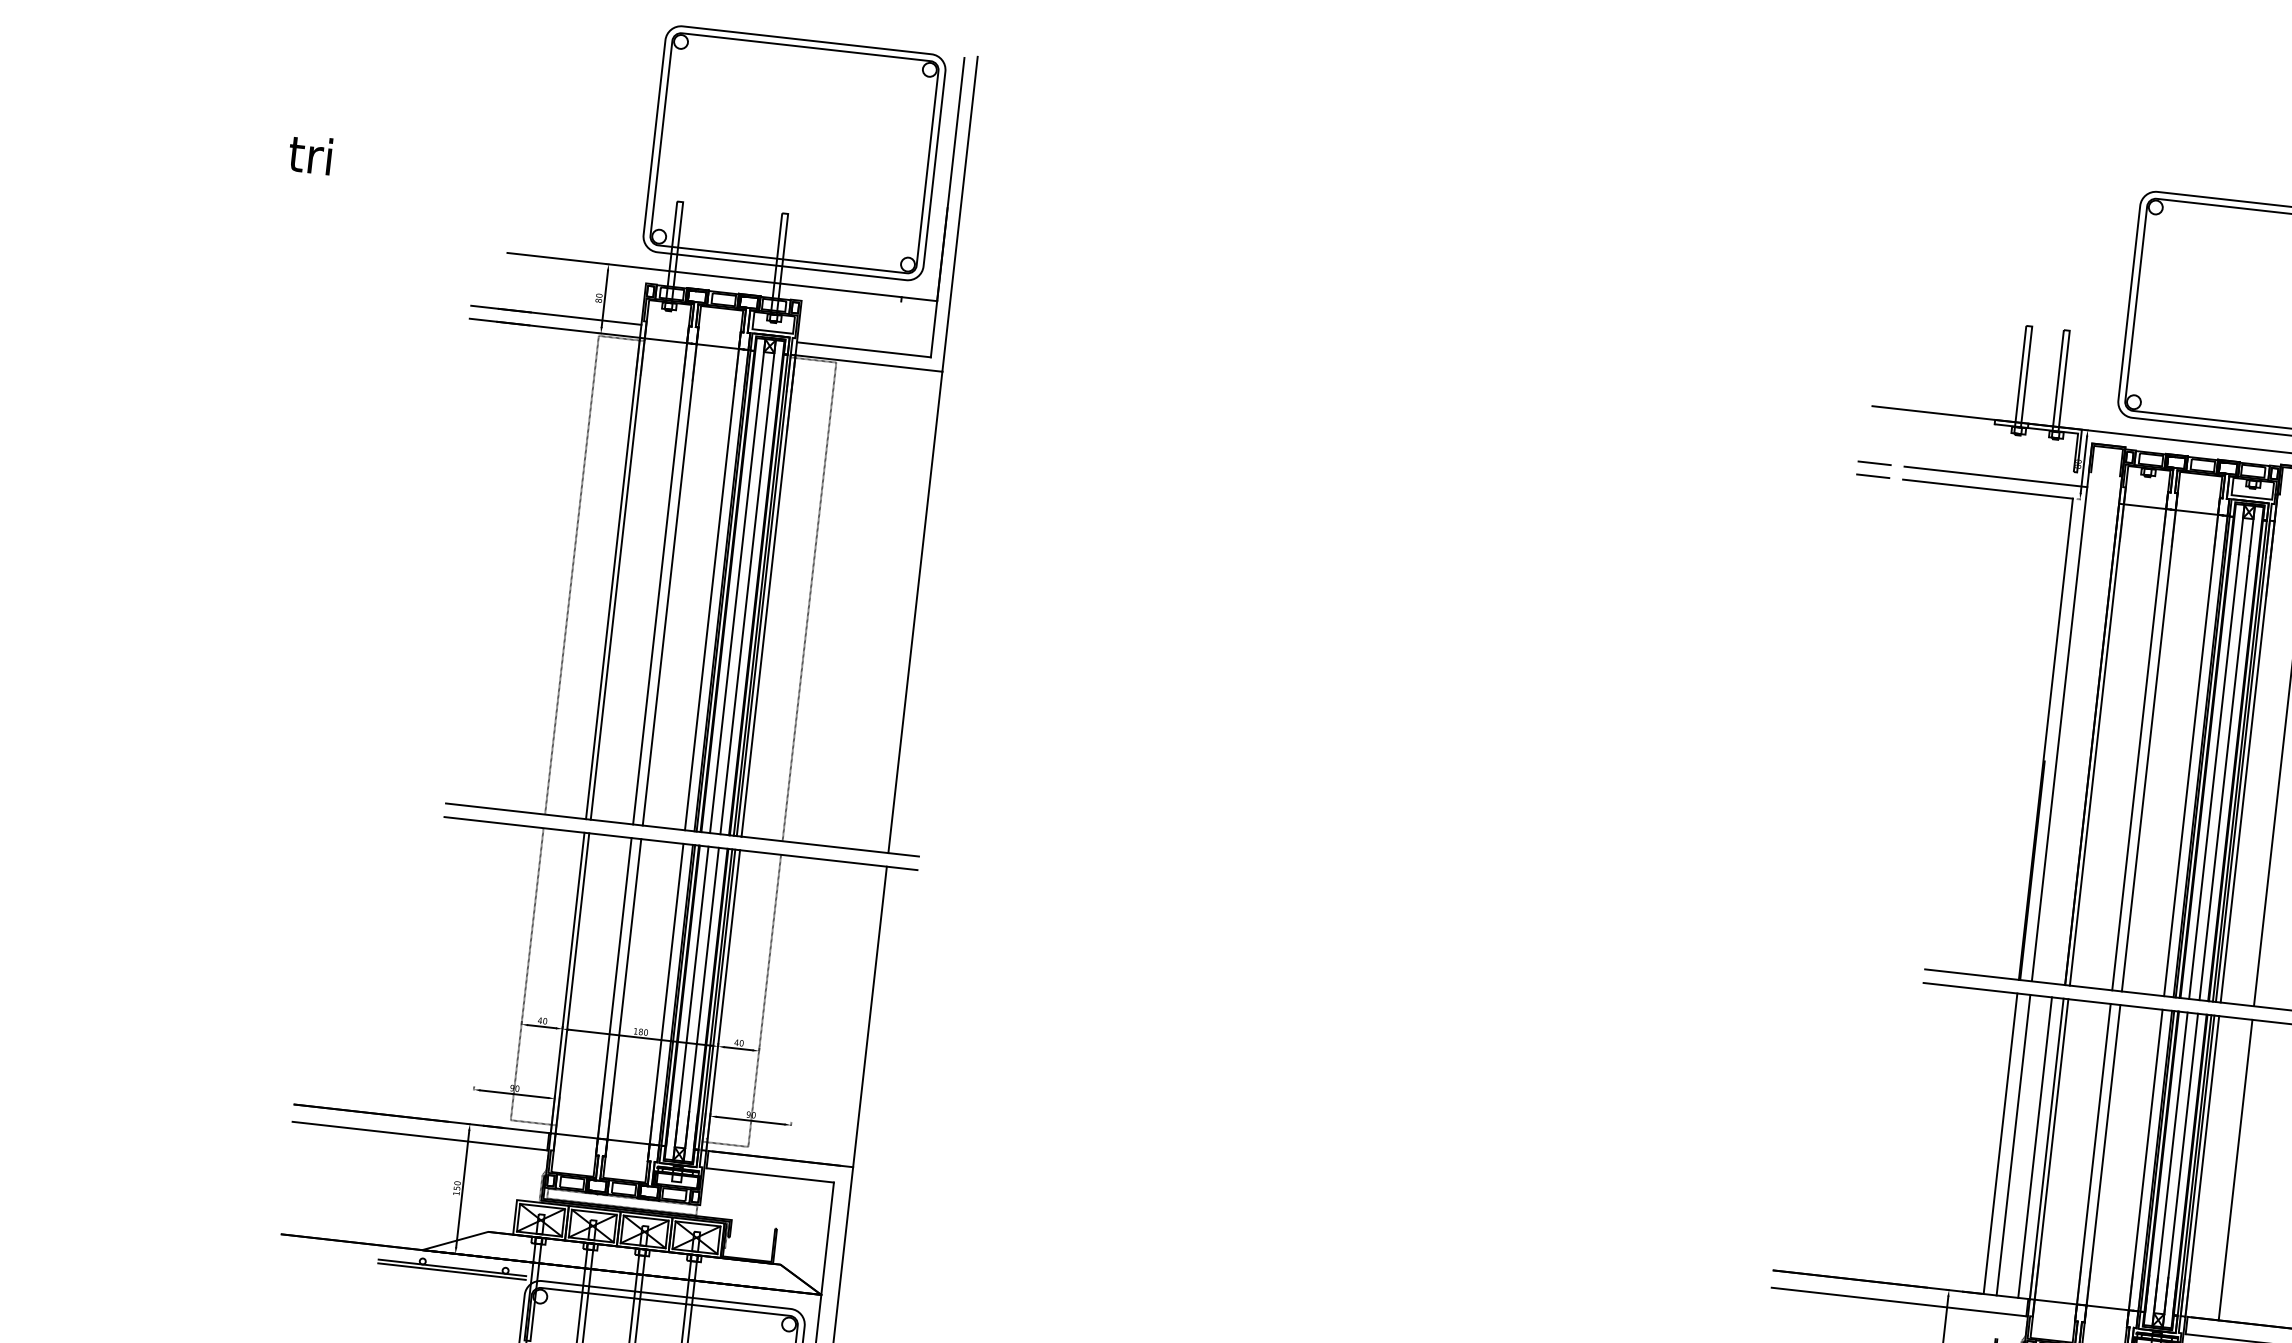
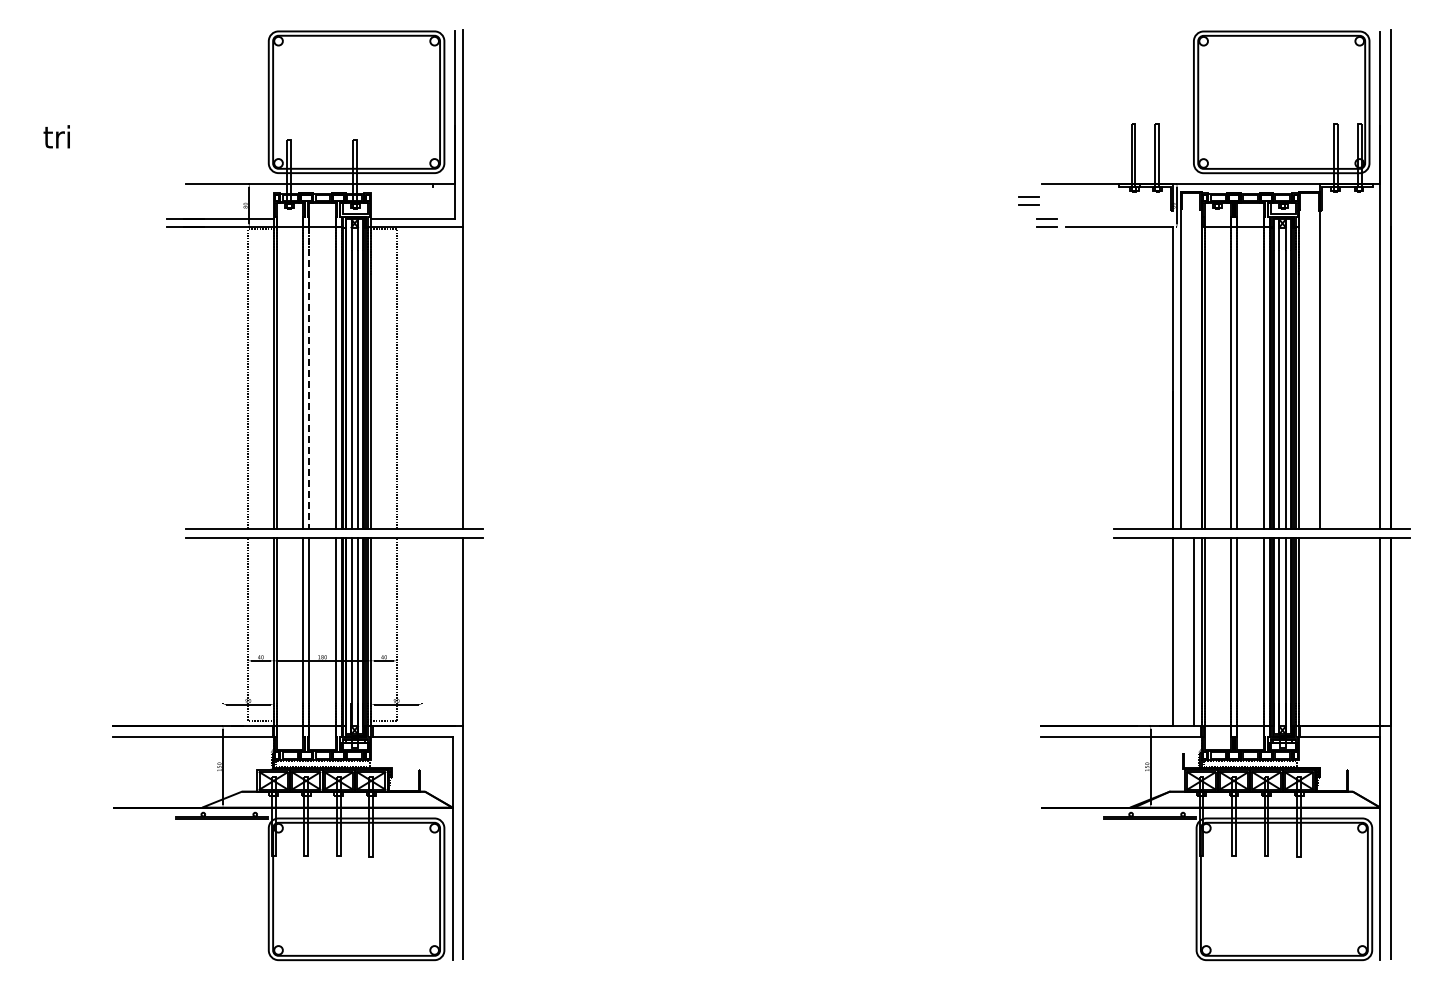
part: (1848, 430) -> (1028, 200), added
line: (1996, 477) -> (1123, 219), removed
line: (670, 585) -> (309, 378), solid -> dashed
line: (2013, 1144) -> (1180, 631), removed
line: (2234, 1169) -> (1319, 631), removed

